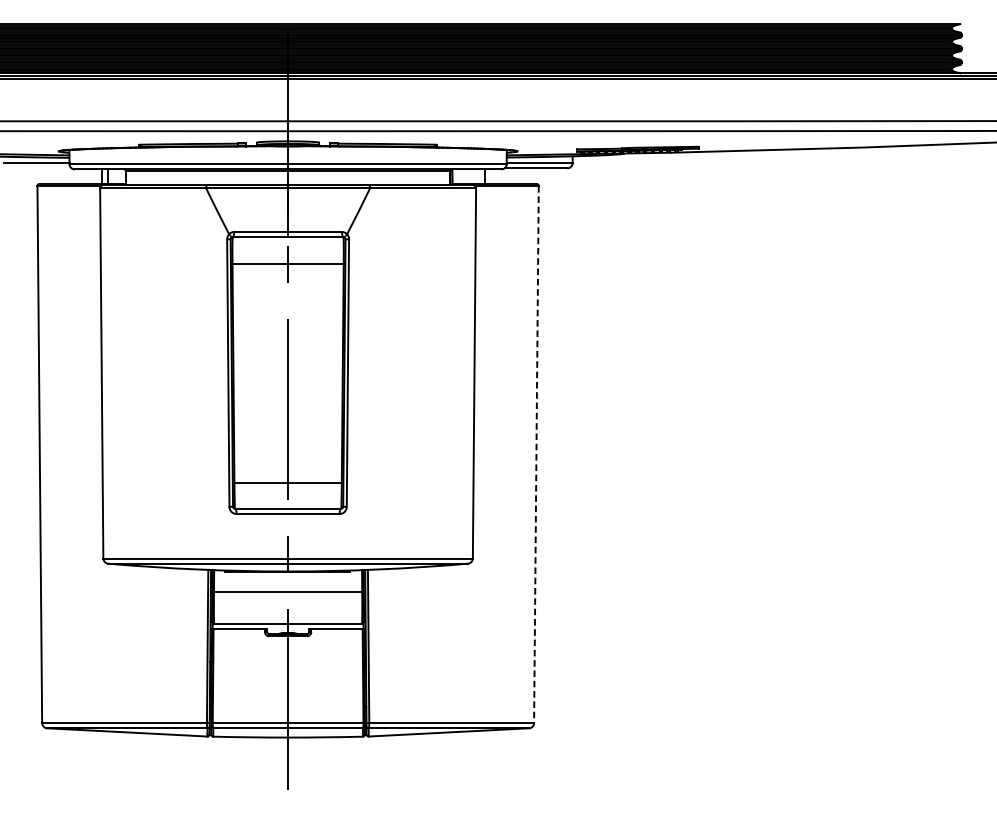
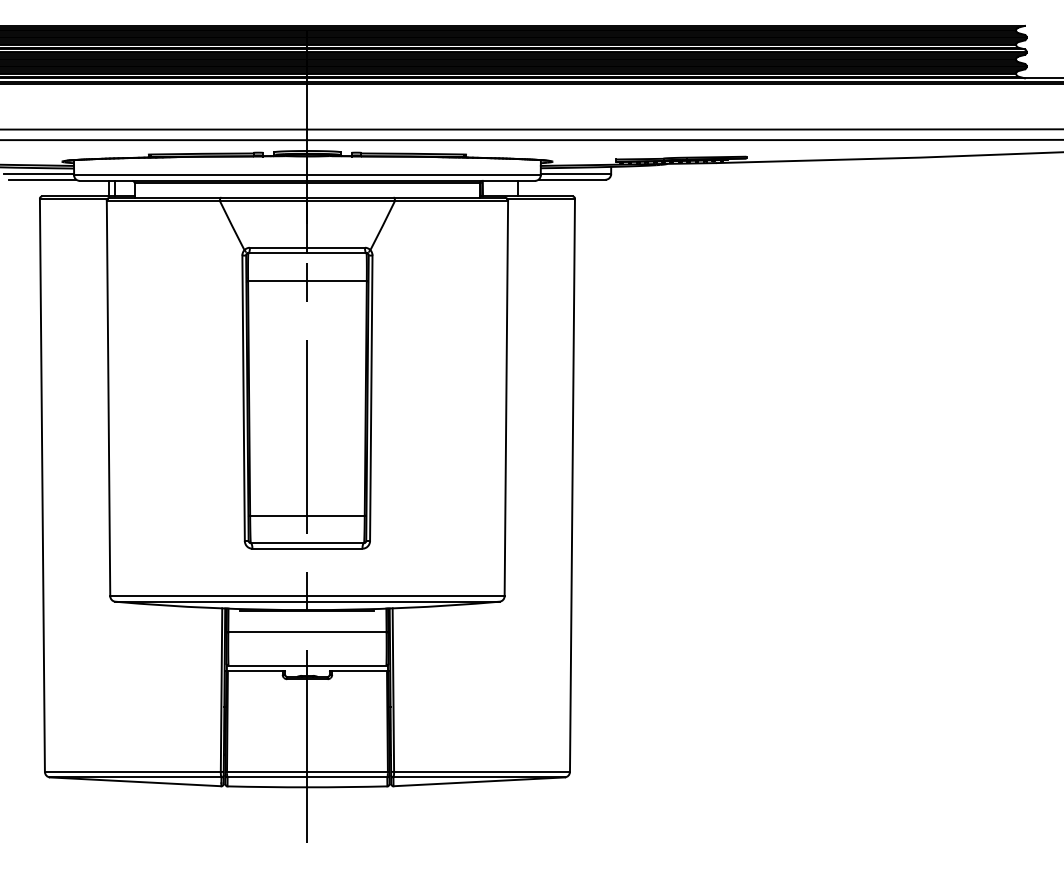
line: (39, 168) -> (42, 179), added
line: (536, 454) -> (572, 485), dashed -> solid

